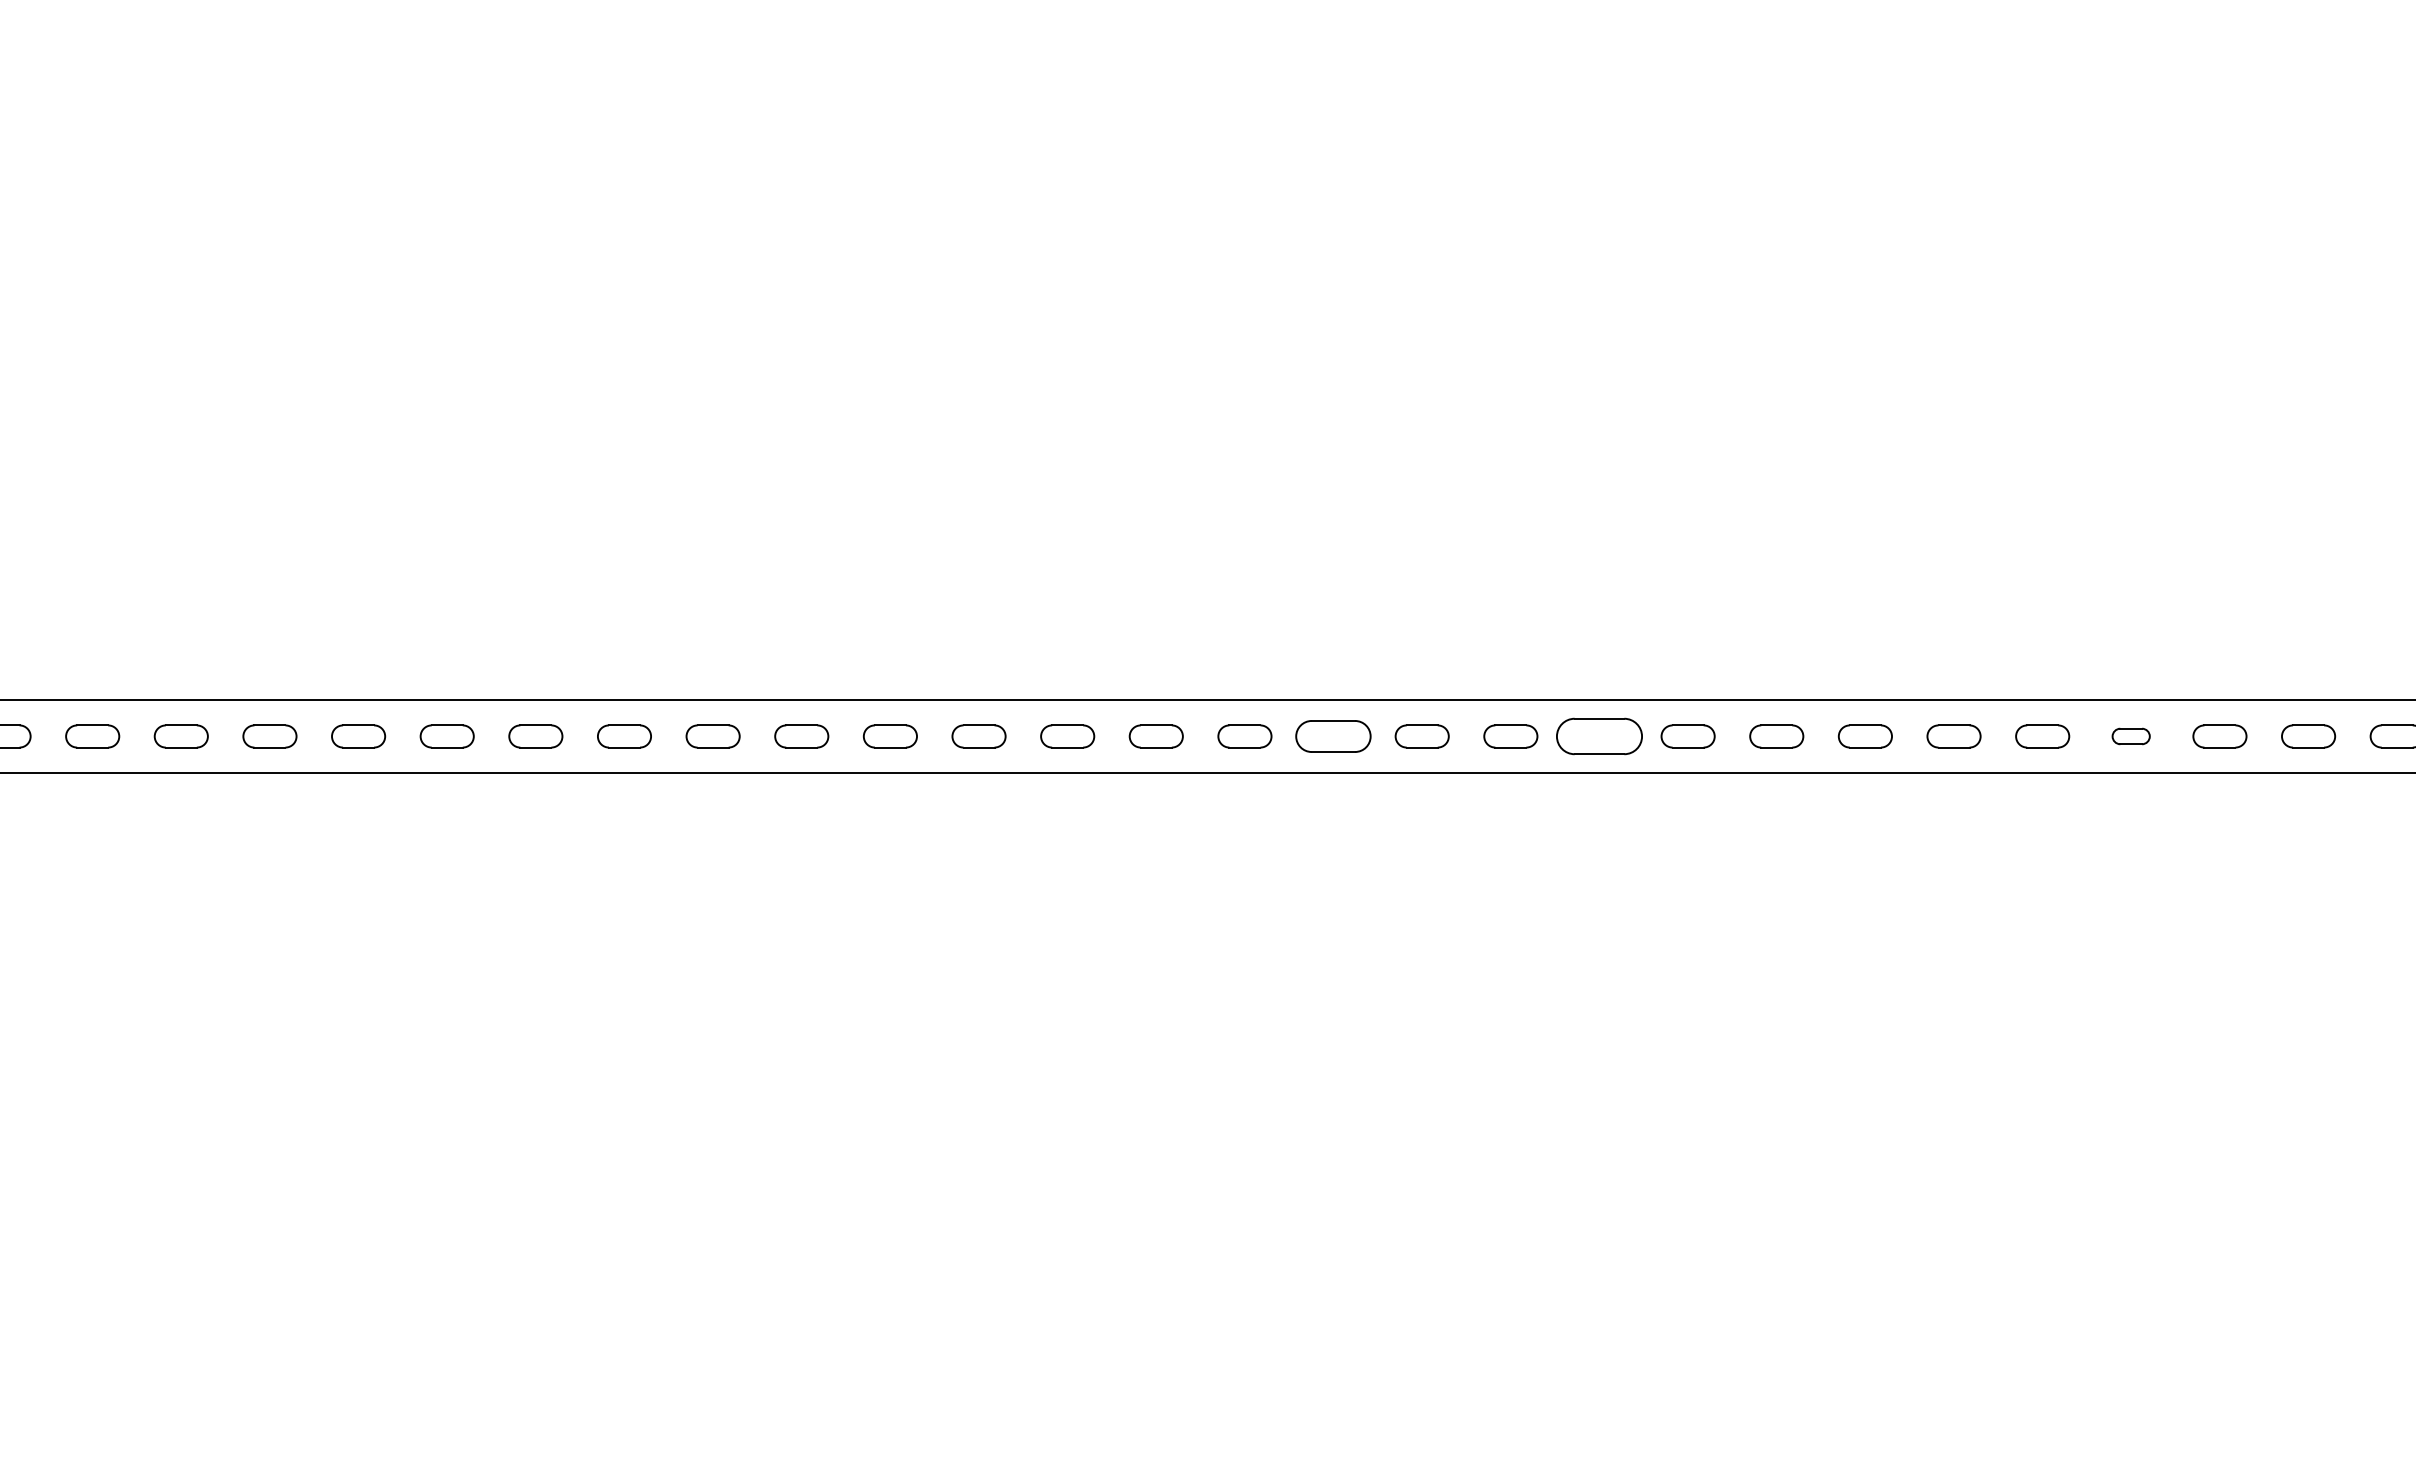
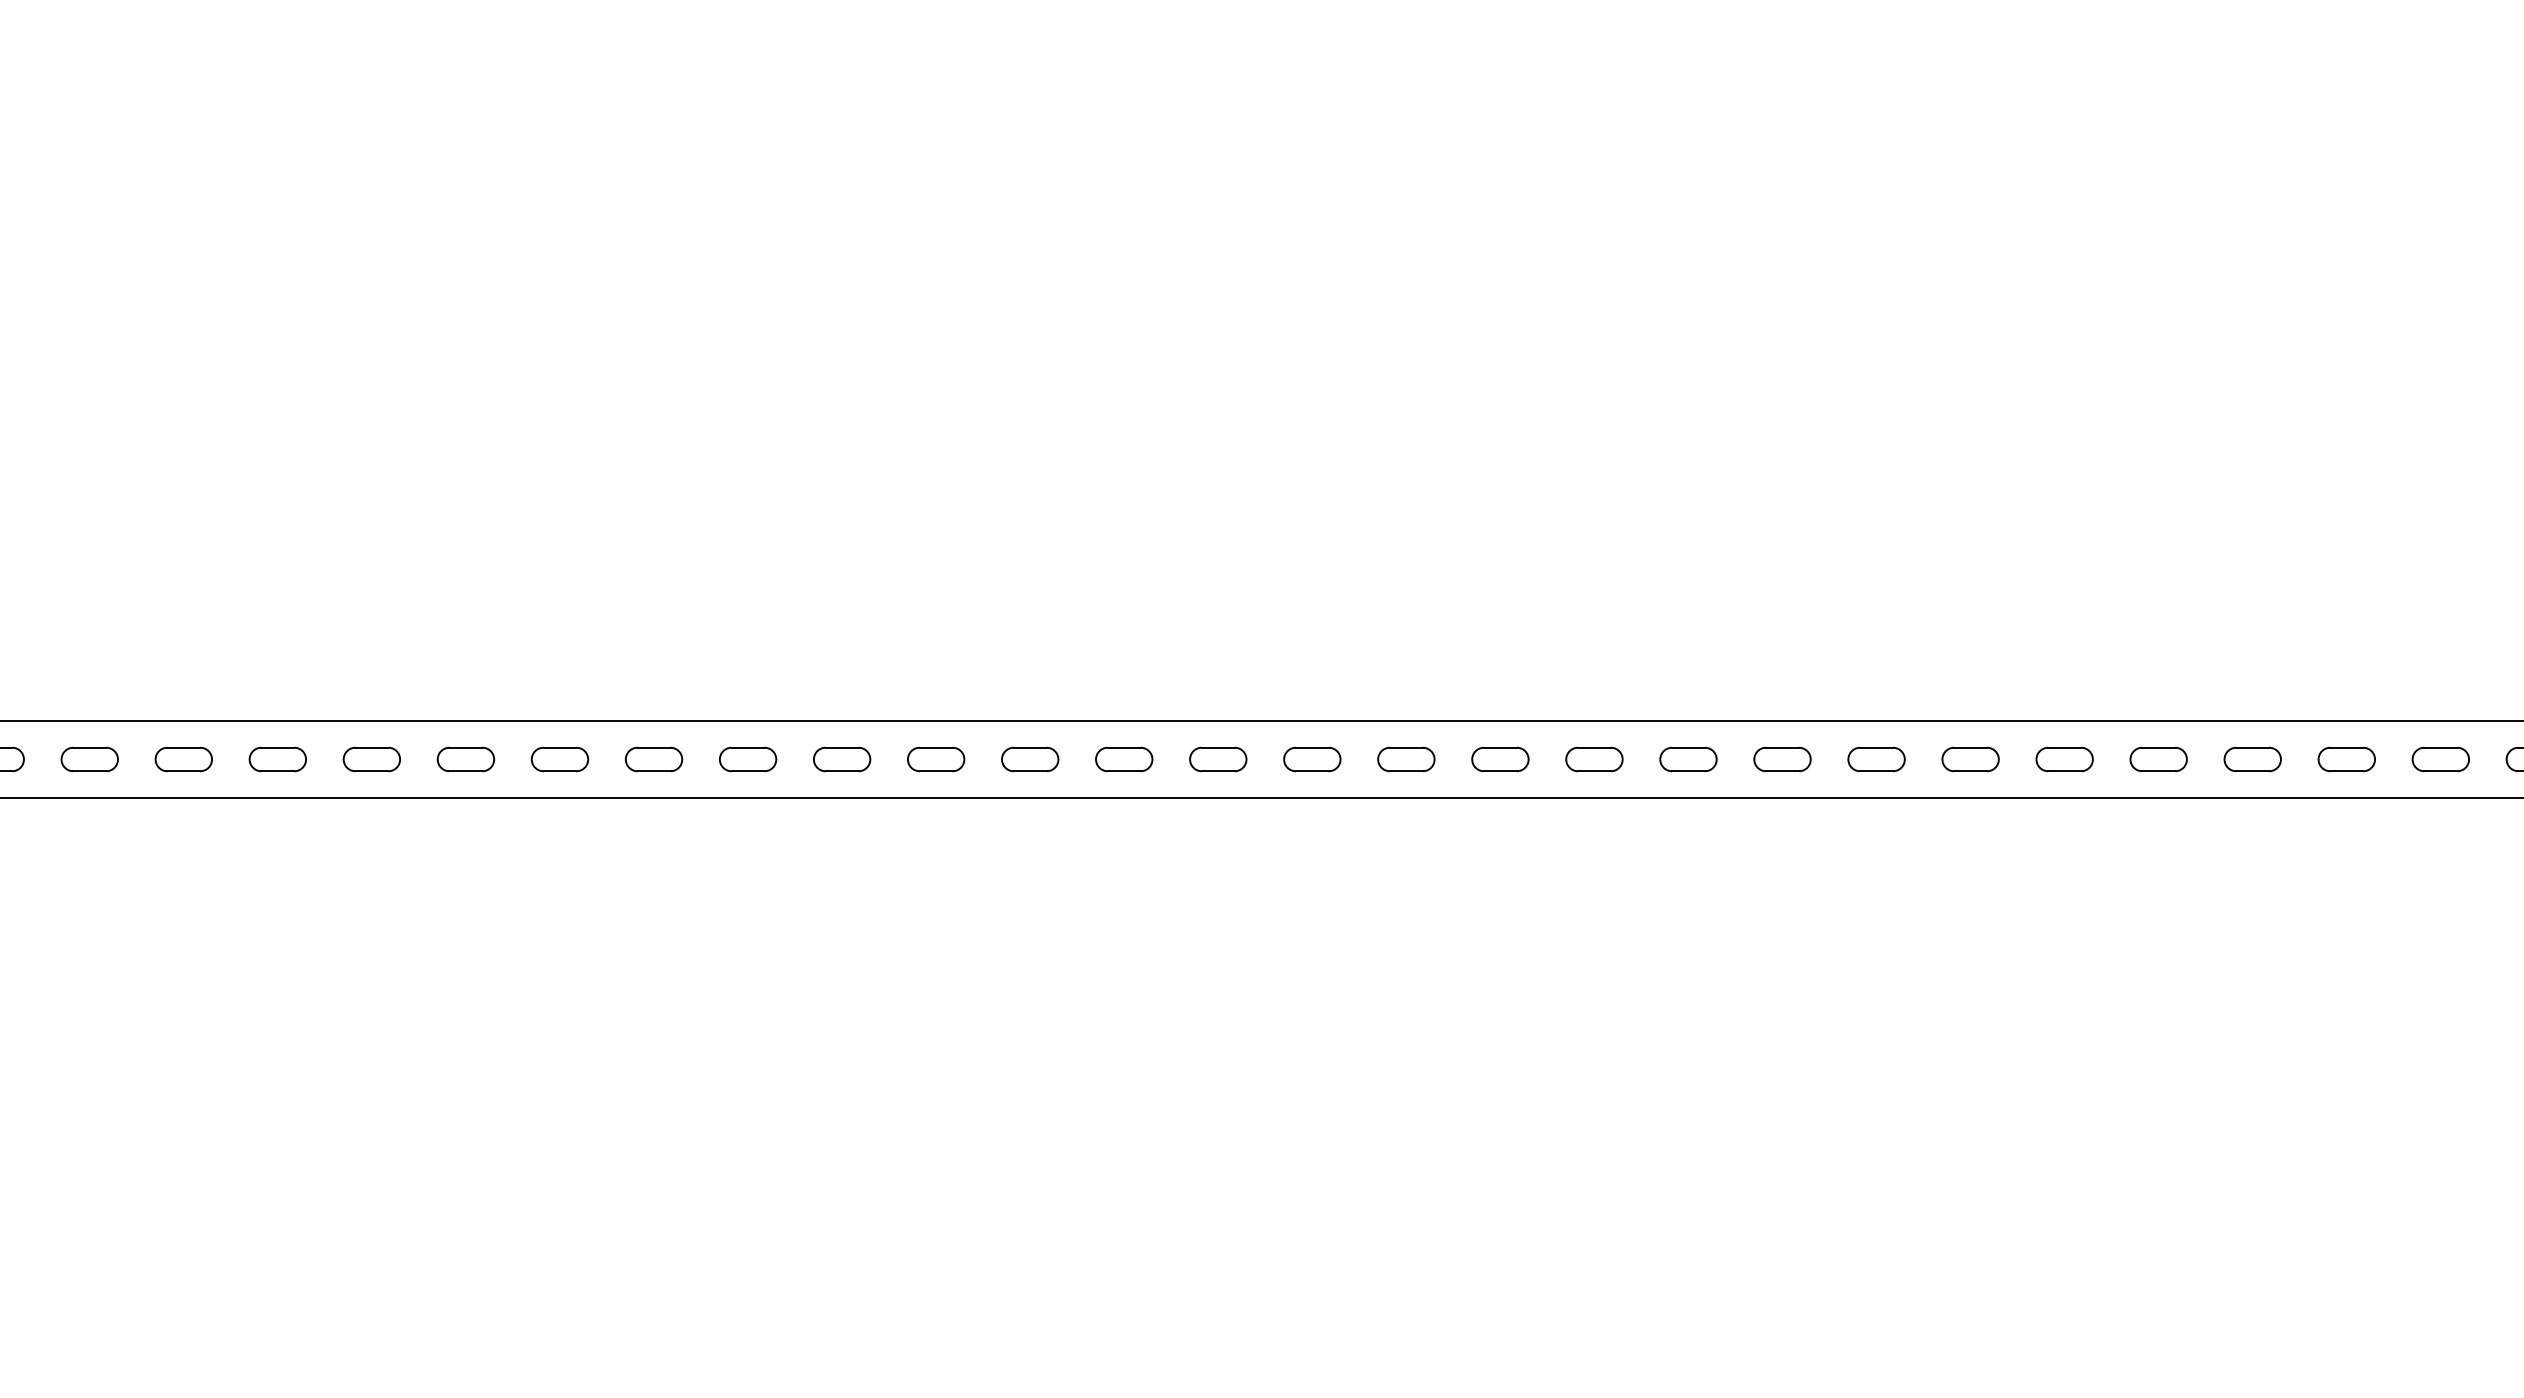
part: (1333, 736) -> (1500, 759), size x0.71
part: (1599, 736) -> (1782, 759), size x0.62
part: (2130, 736) -> (2345, 759), size x1.43

